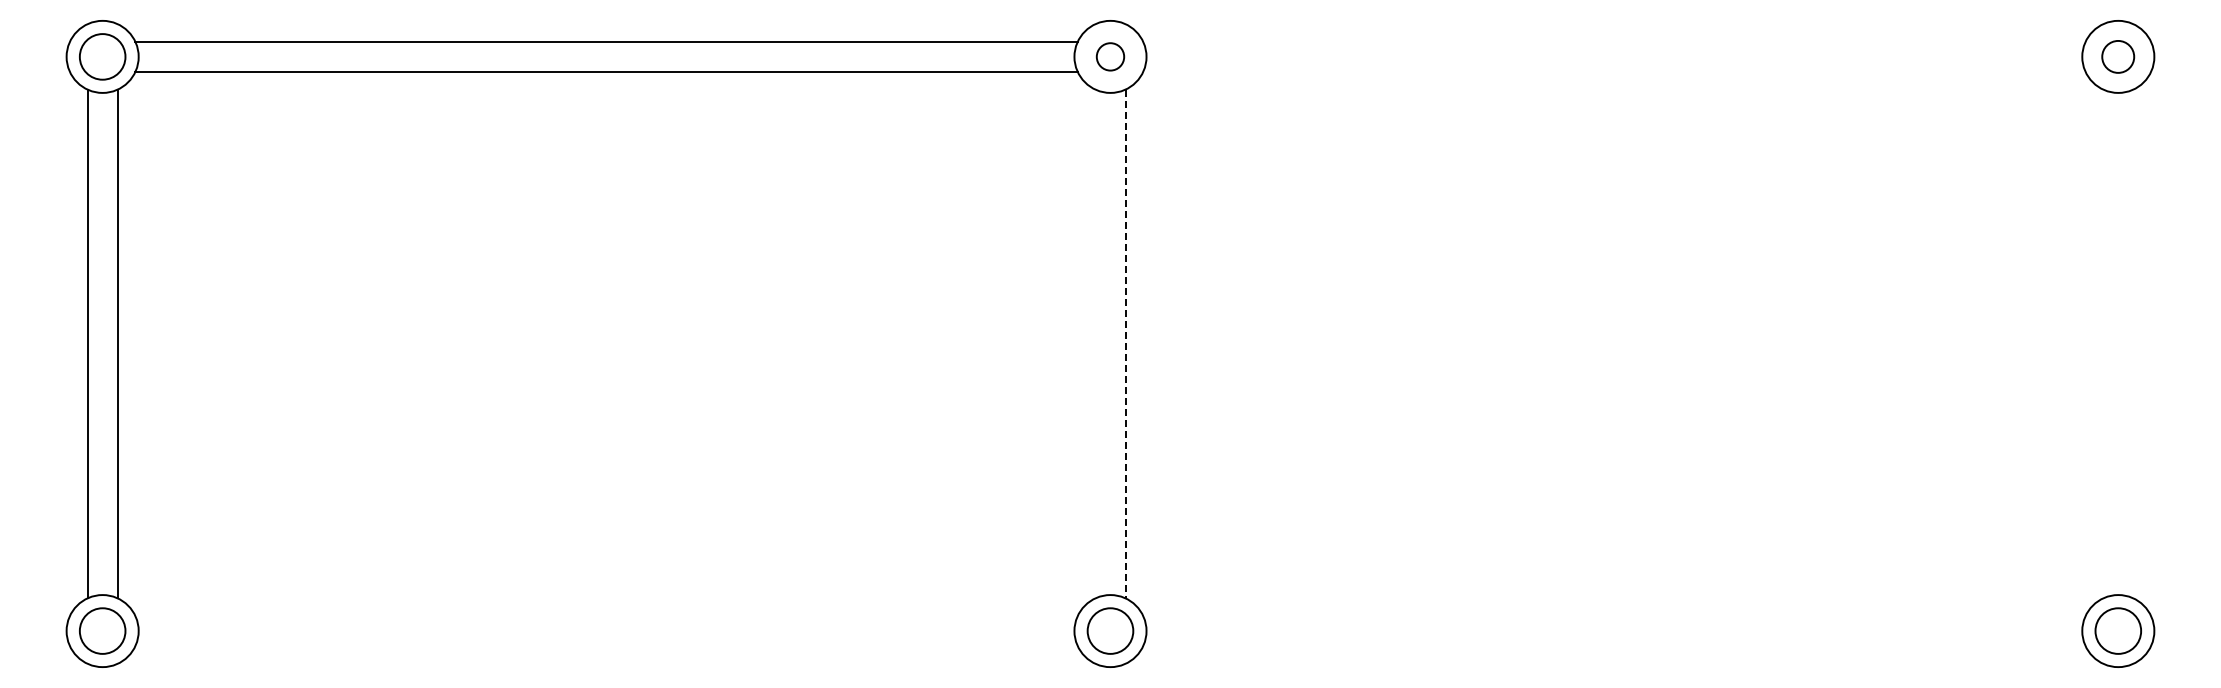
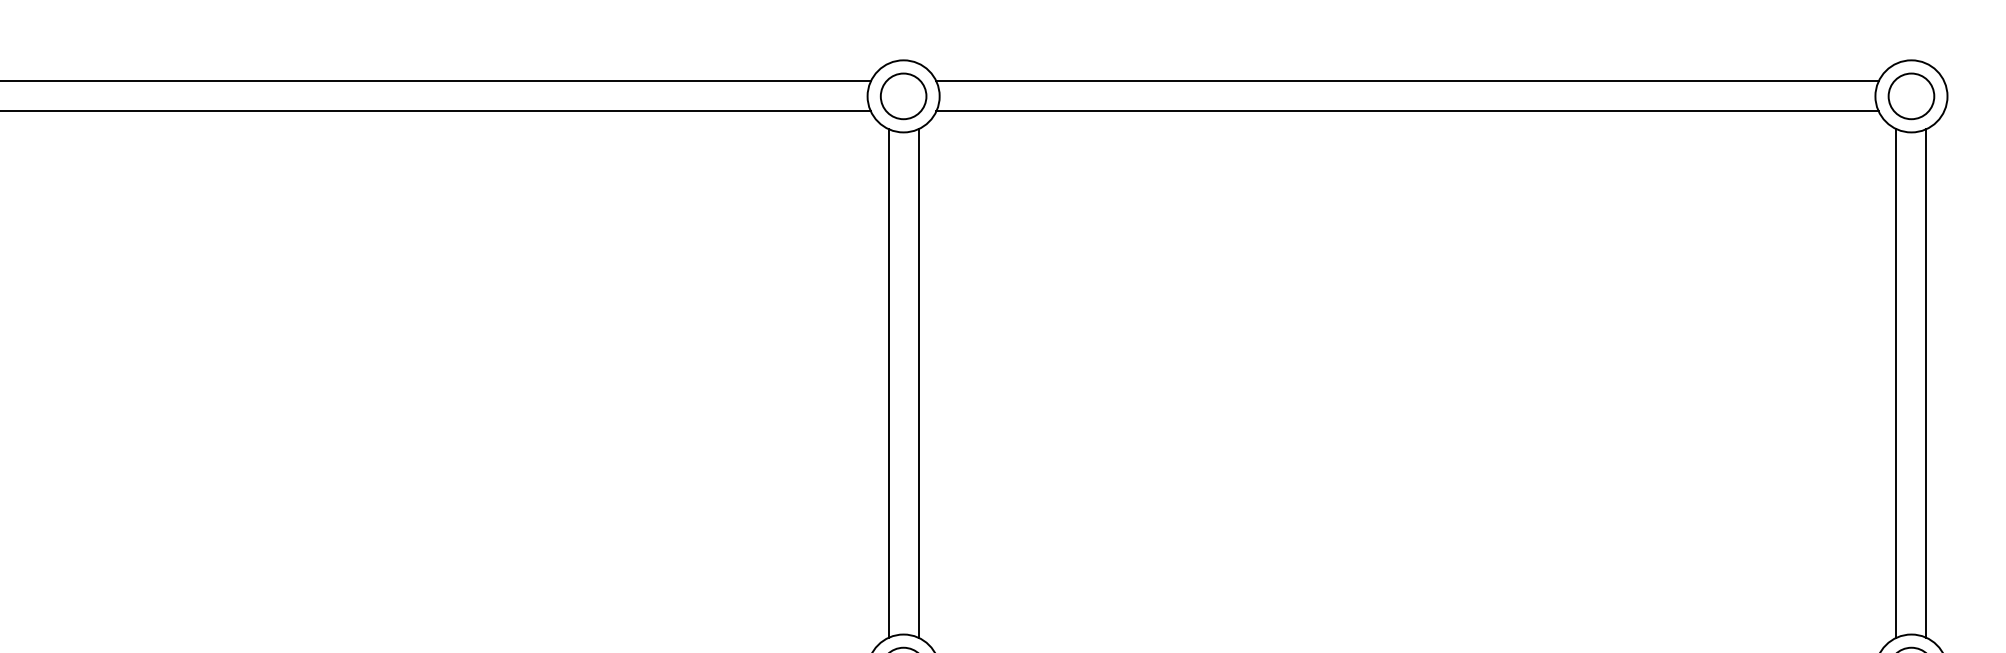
line: (1614, 41) -> (1407, 80), added
circle: (1110, 56) -> (903, 95), size x1.67
circle: (2117, 56) -> (1910, 95), size x1.43
line: (1614, 71) -> (1407, 110), added
line: (1095, 343) -> (888, 382), added
line: (2103, 343) -> (1896, 382), added
line: (2133, 343) -> (1926, 382), added
line: (1125, 344) -> (918, 383), dashed -> solid

